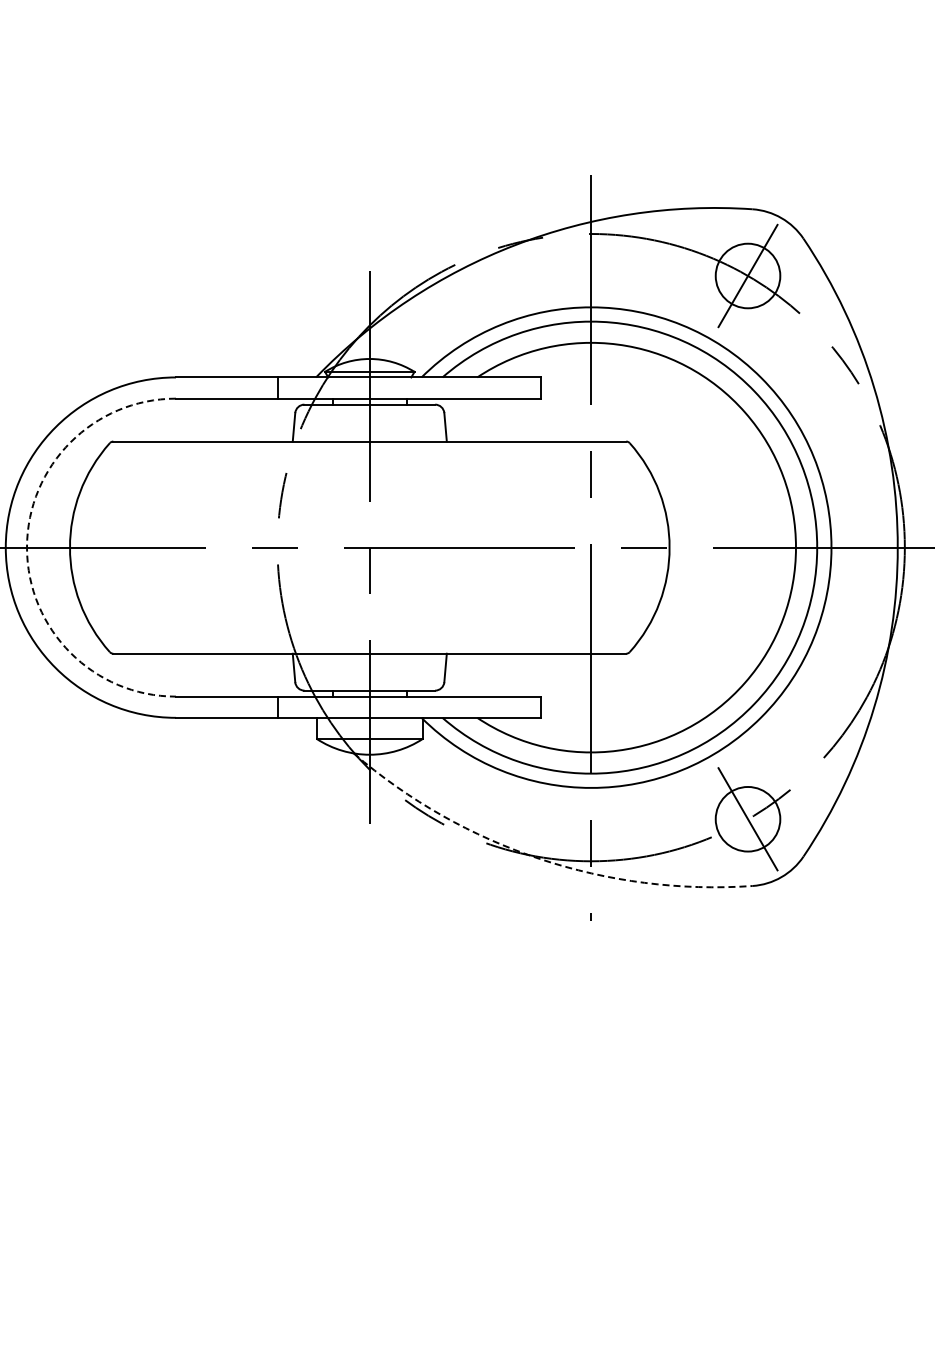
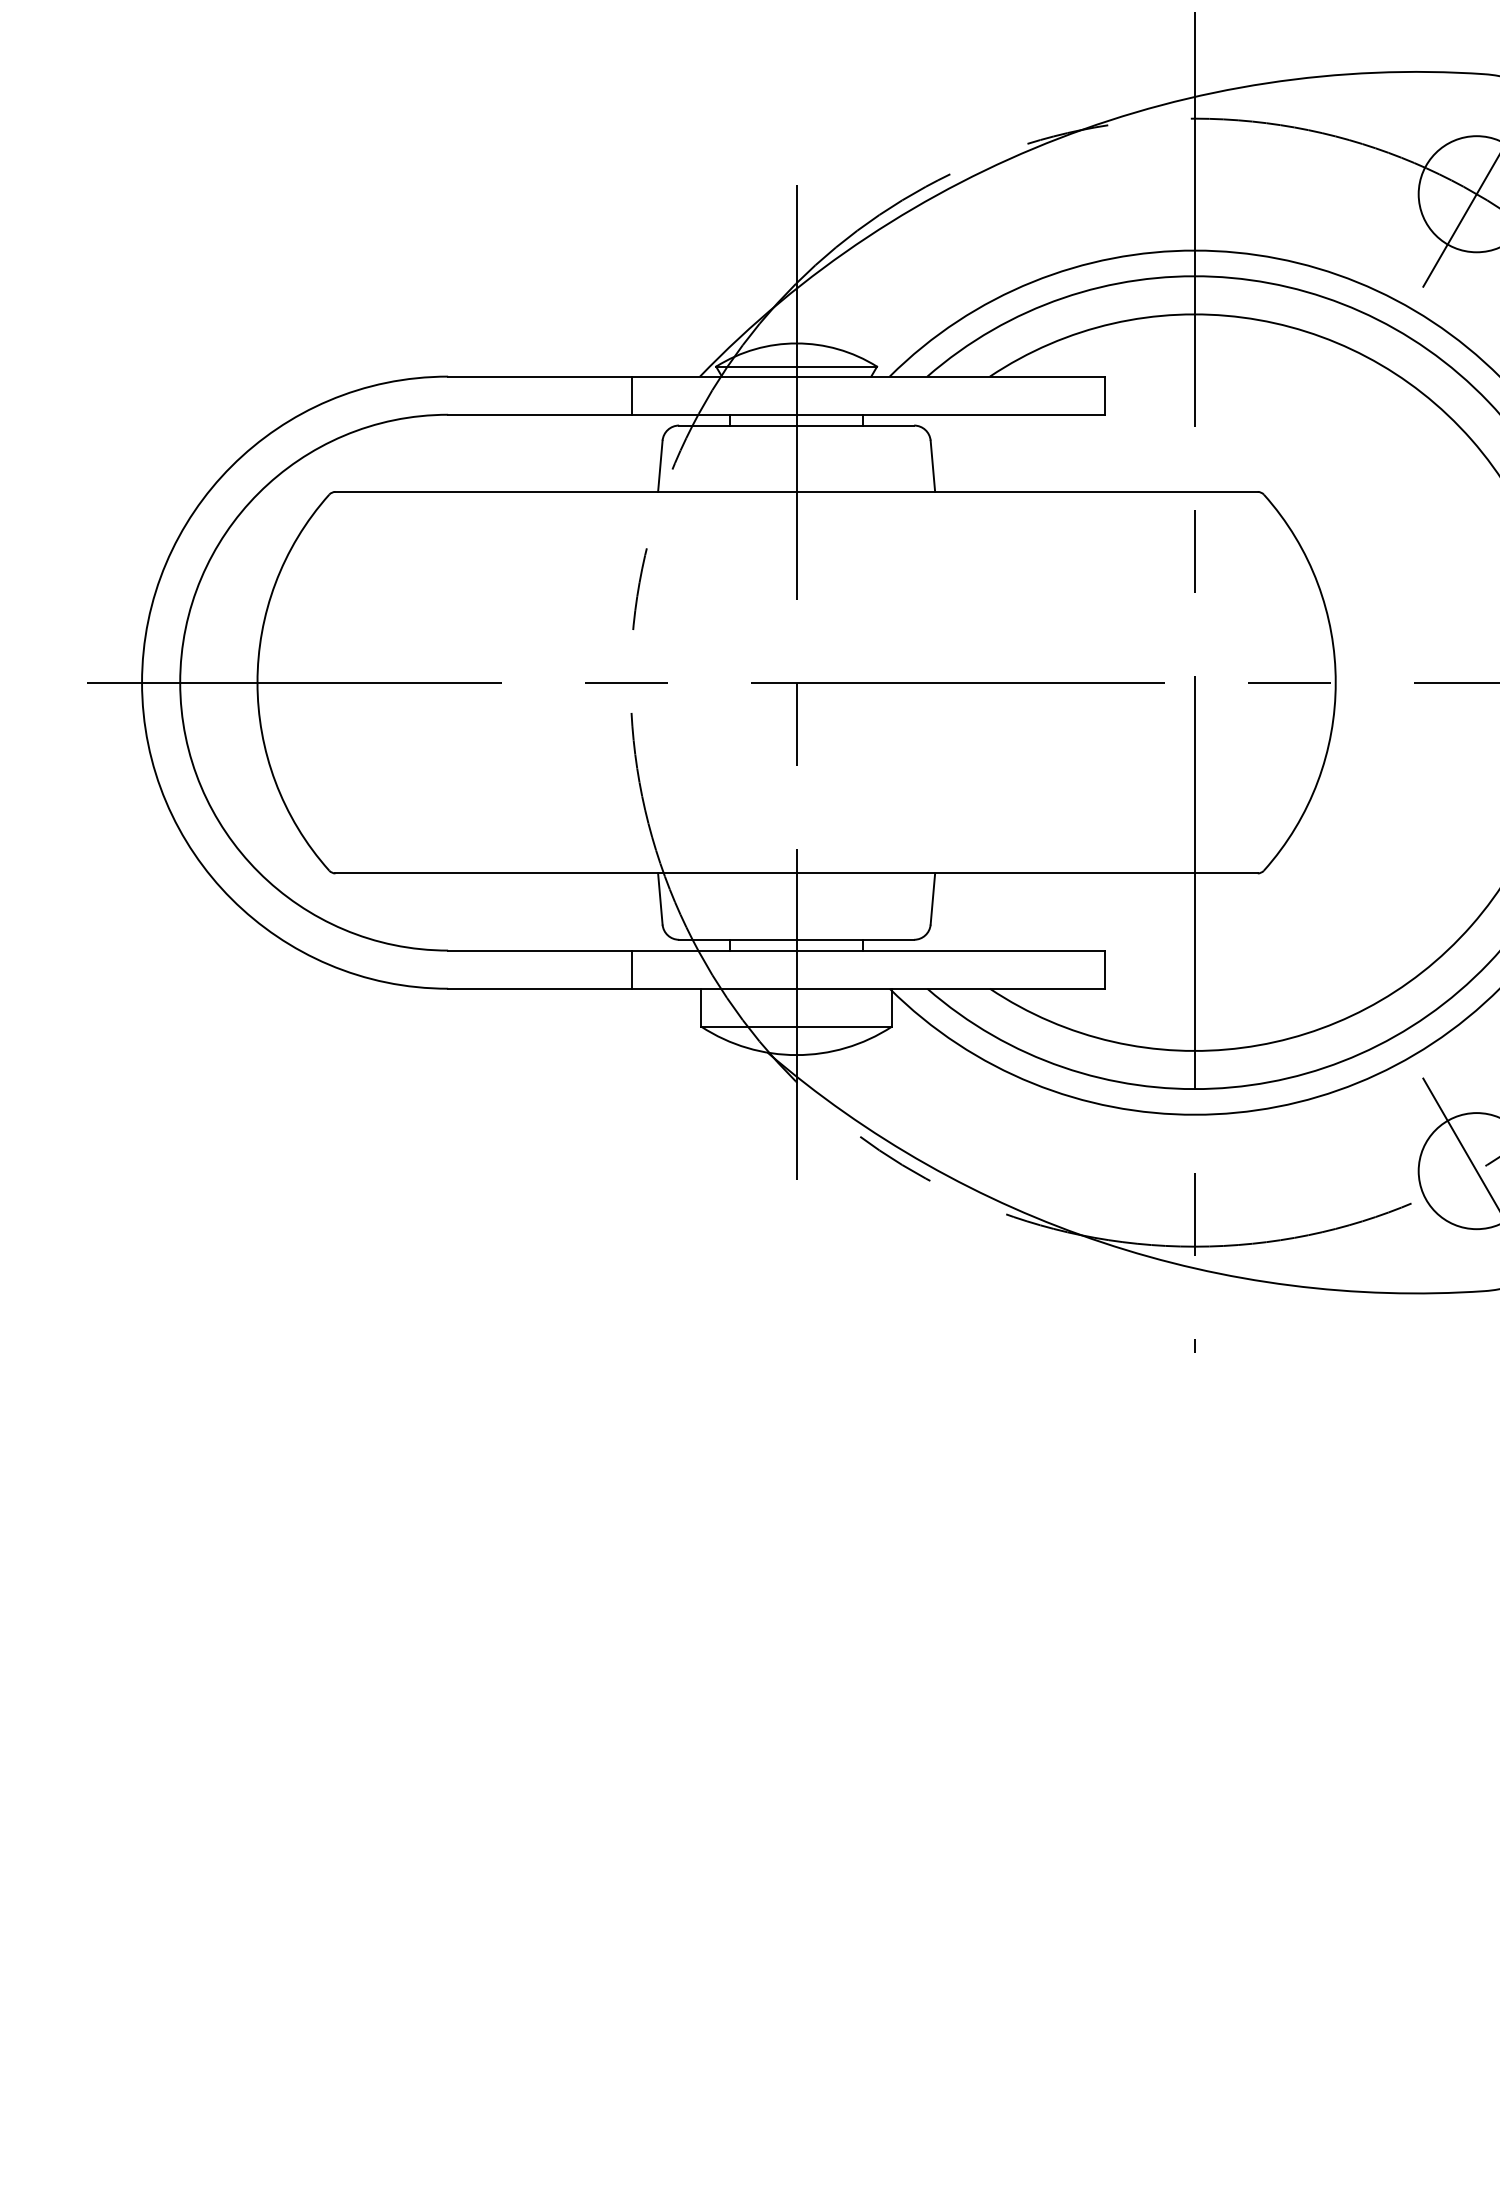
arc: (27, 547) -> (181, 682), dashed -> solid
arc: (540, 859) -> (1103, 1243), dashed -> solid

